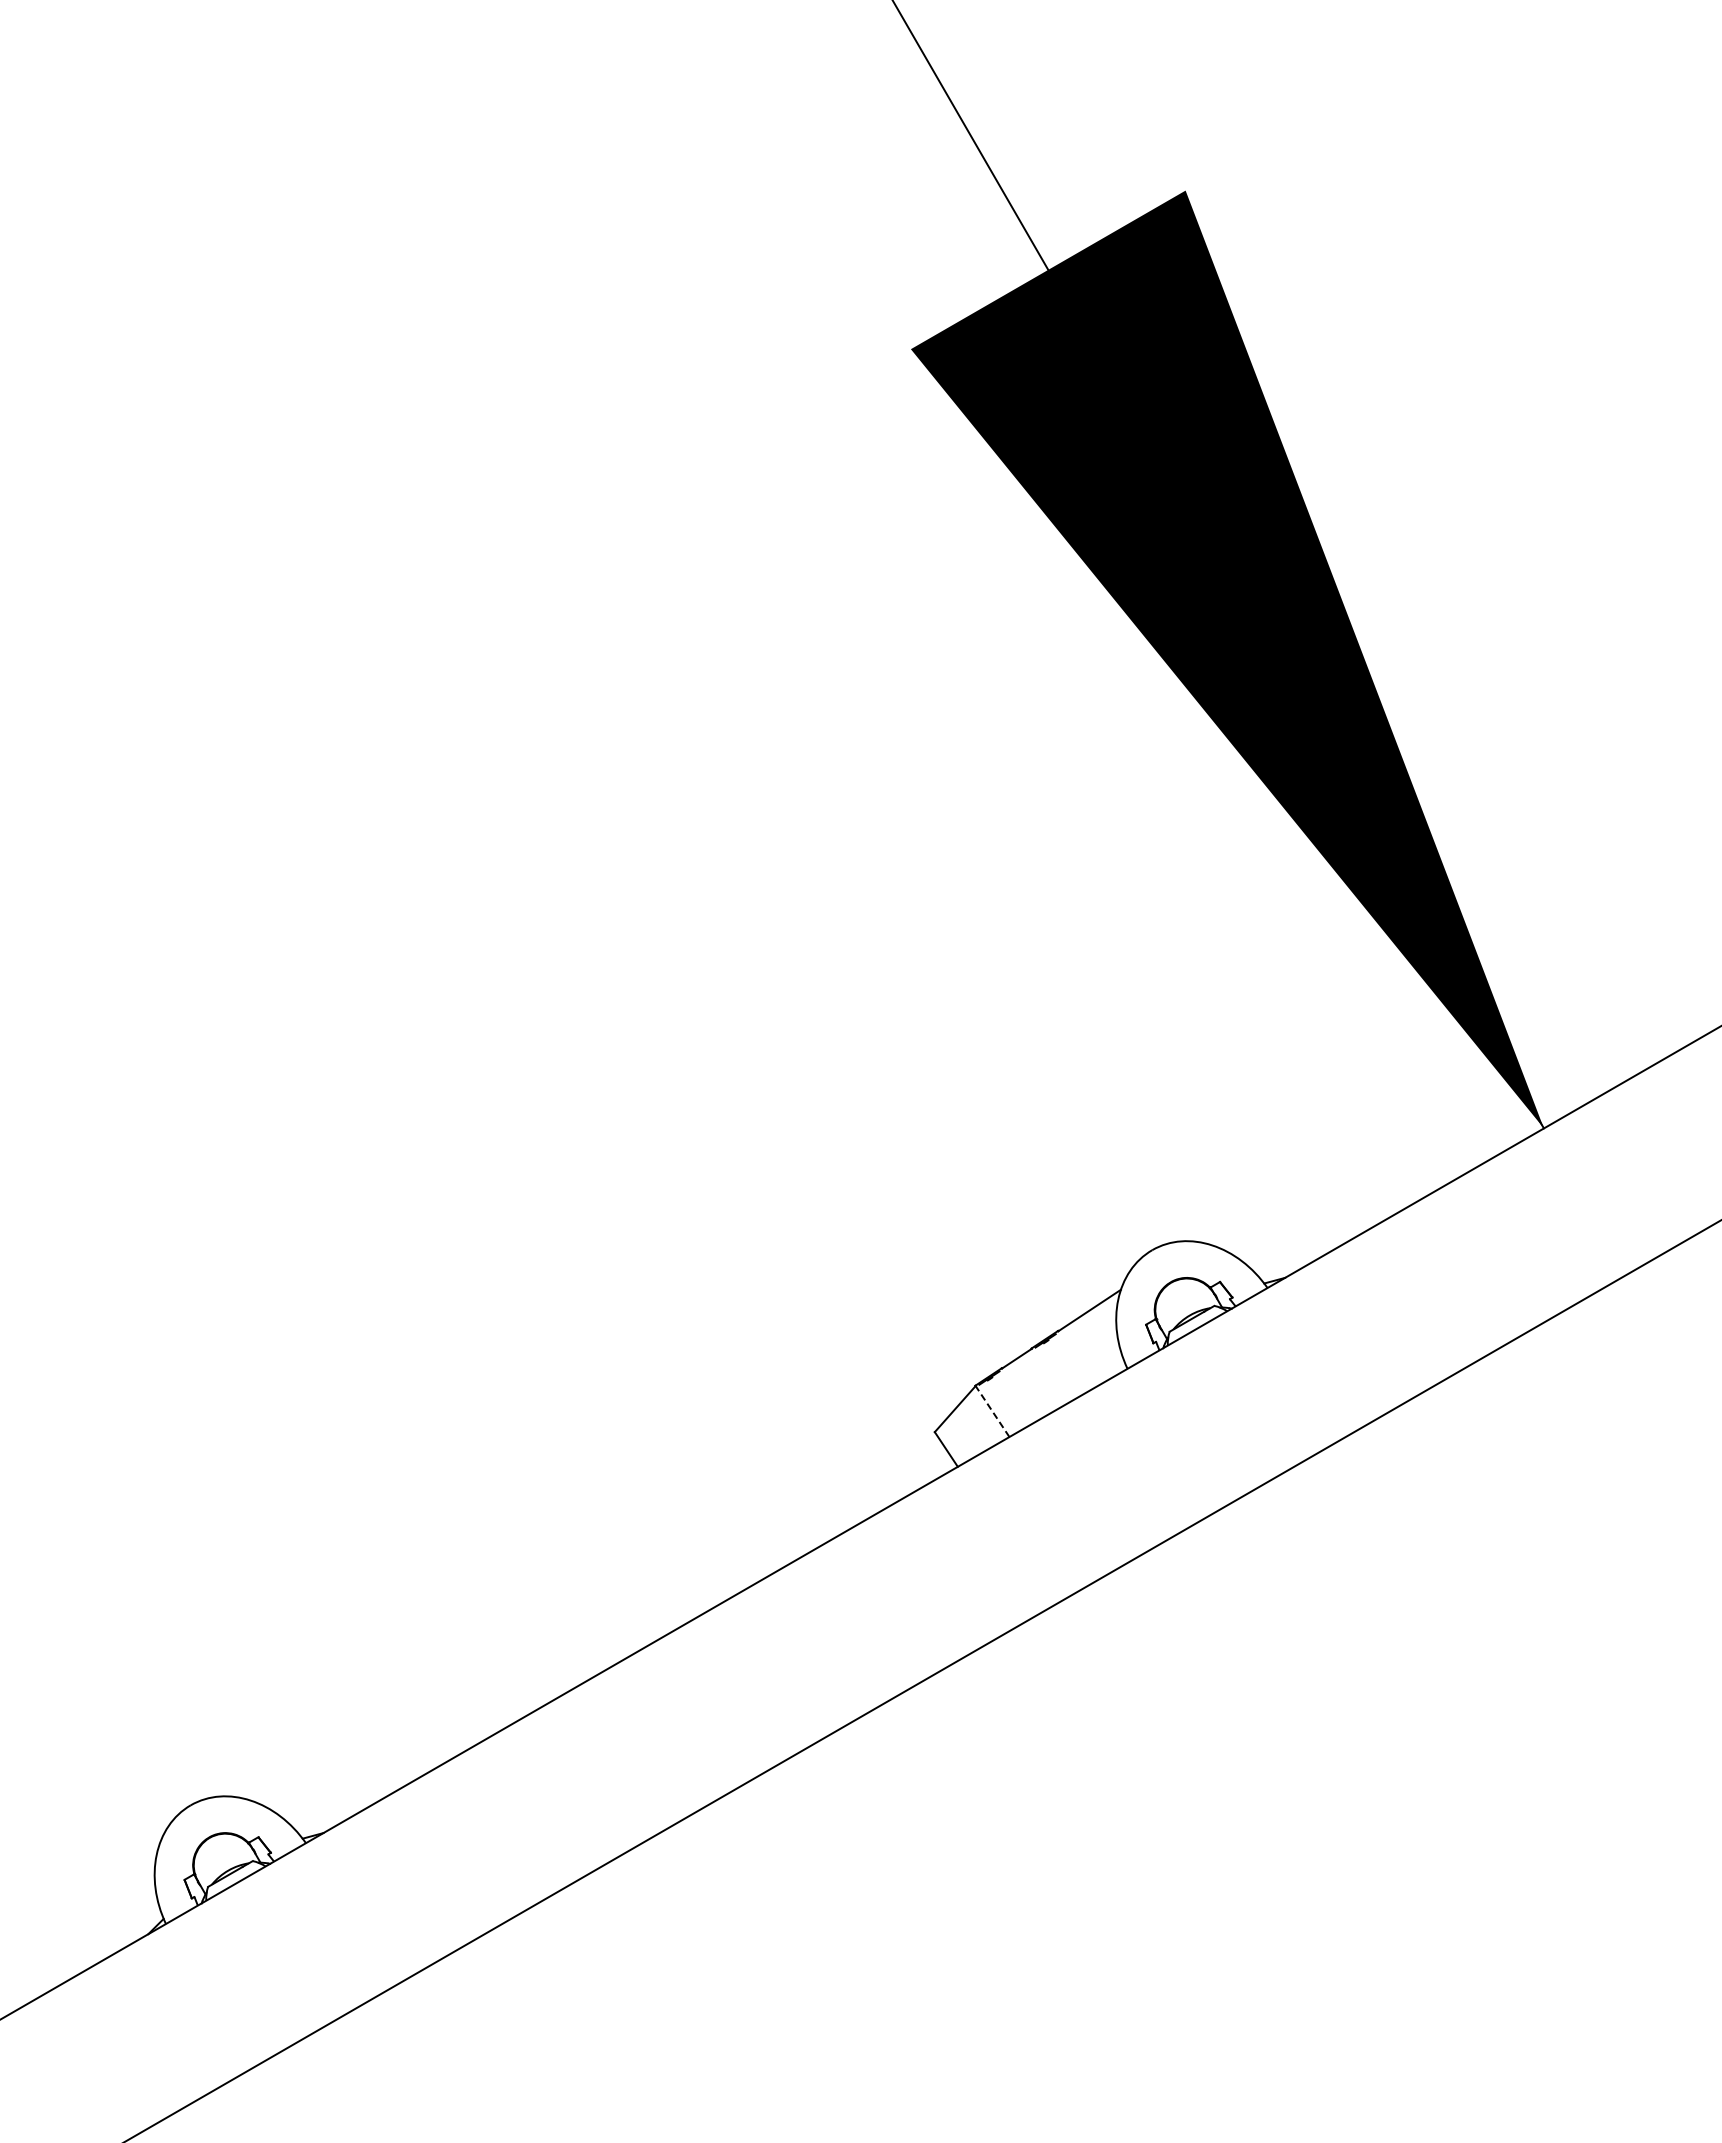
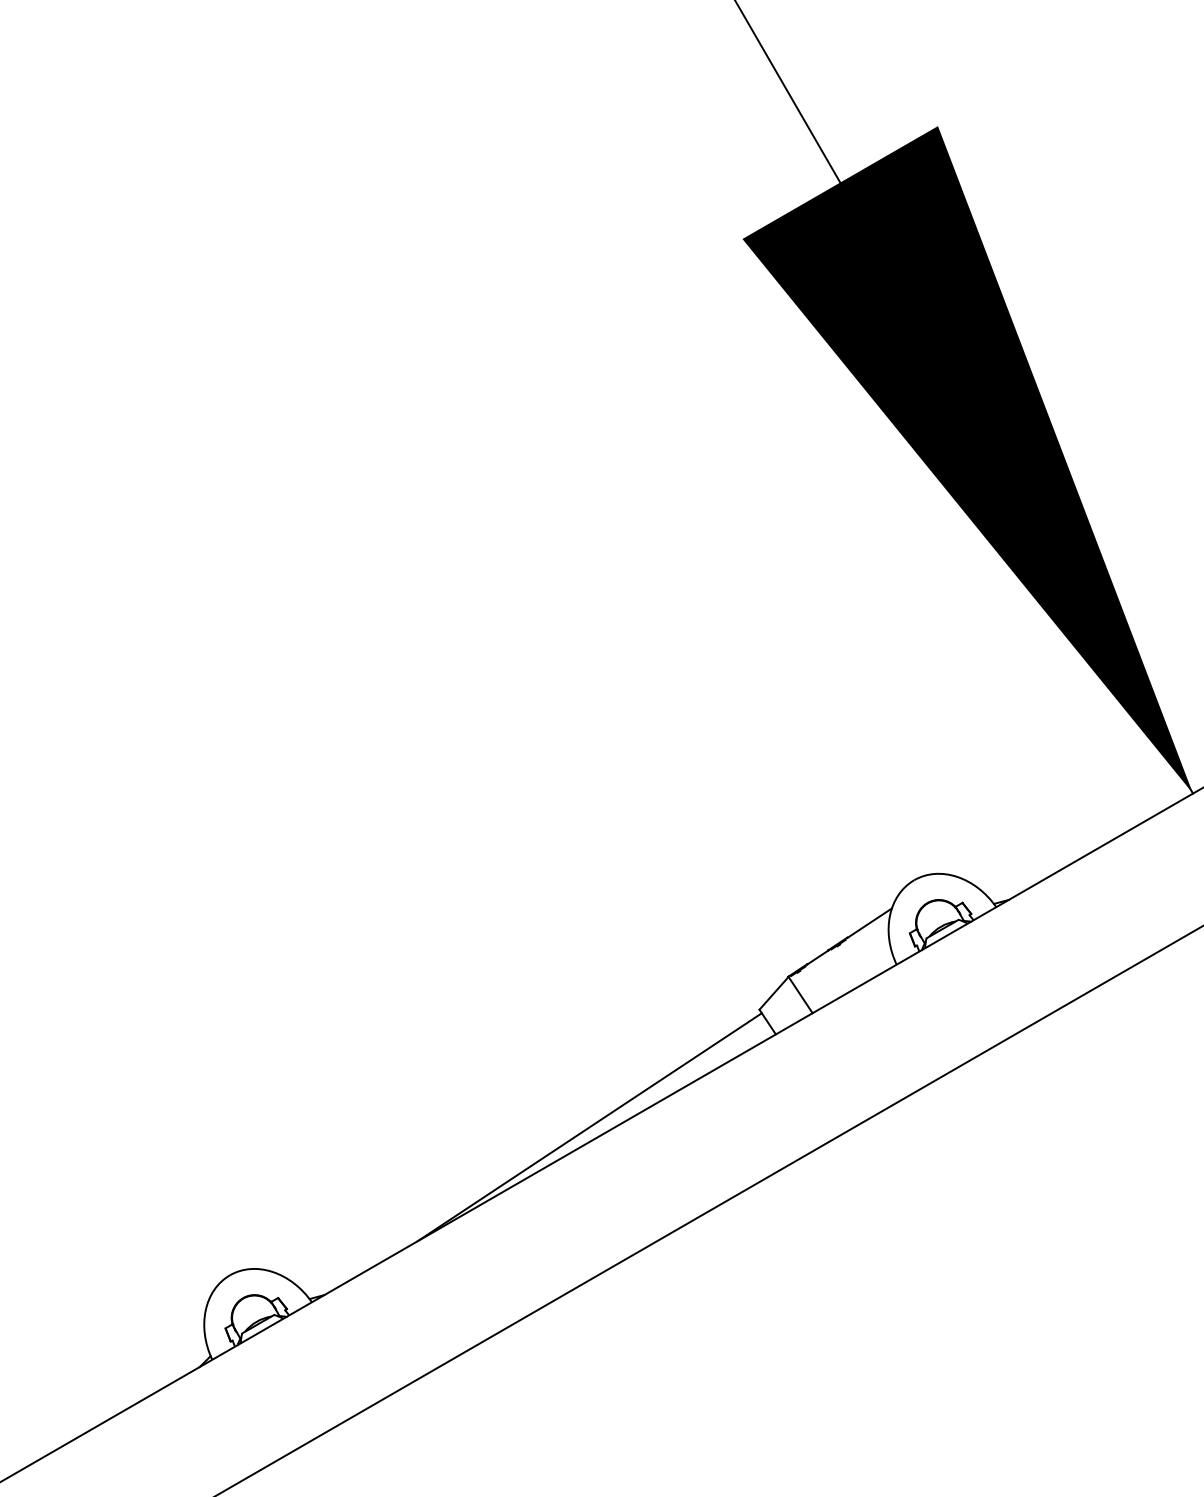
line: (992, 1411) -> (800, 995), dashed -> solid
line: (696, 1597) -> (589, 1127), added

